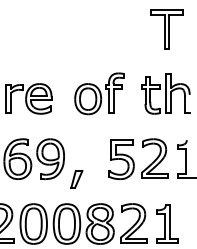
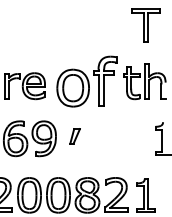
part: (99, 93) -> (86, 81), size x1.4
part: (138, 158) -> (120, 138), removed
part: (76, 179) -> (74, 136), moved

